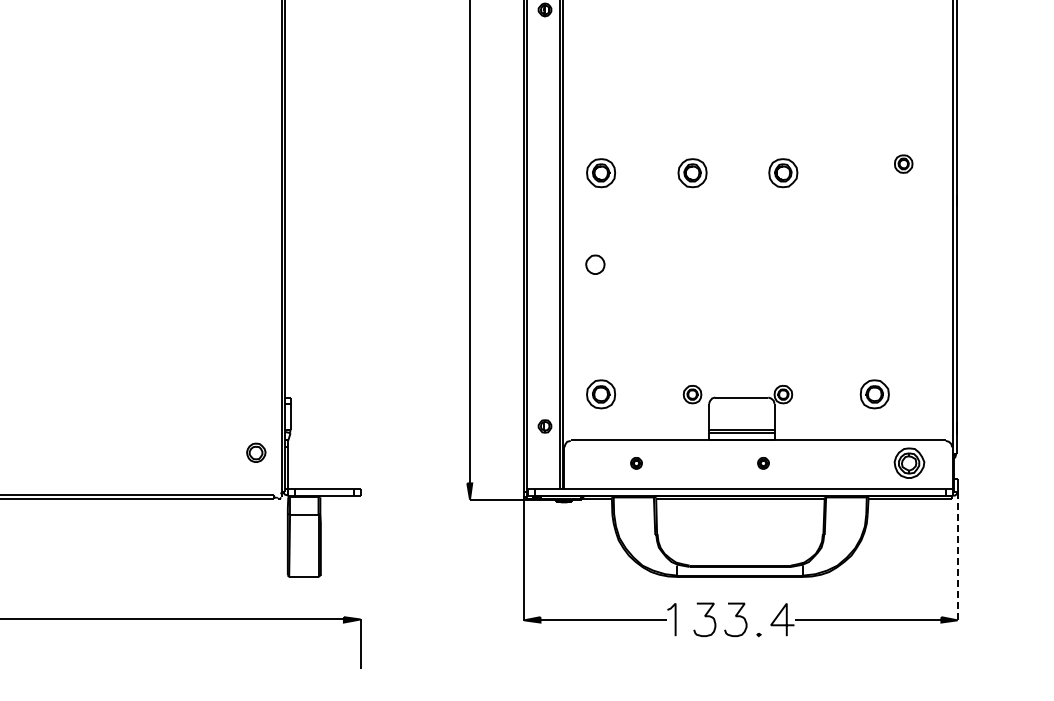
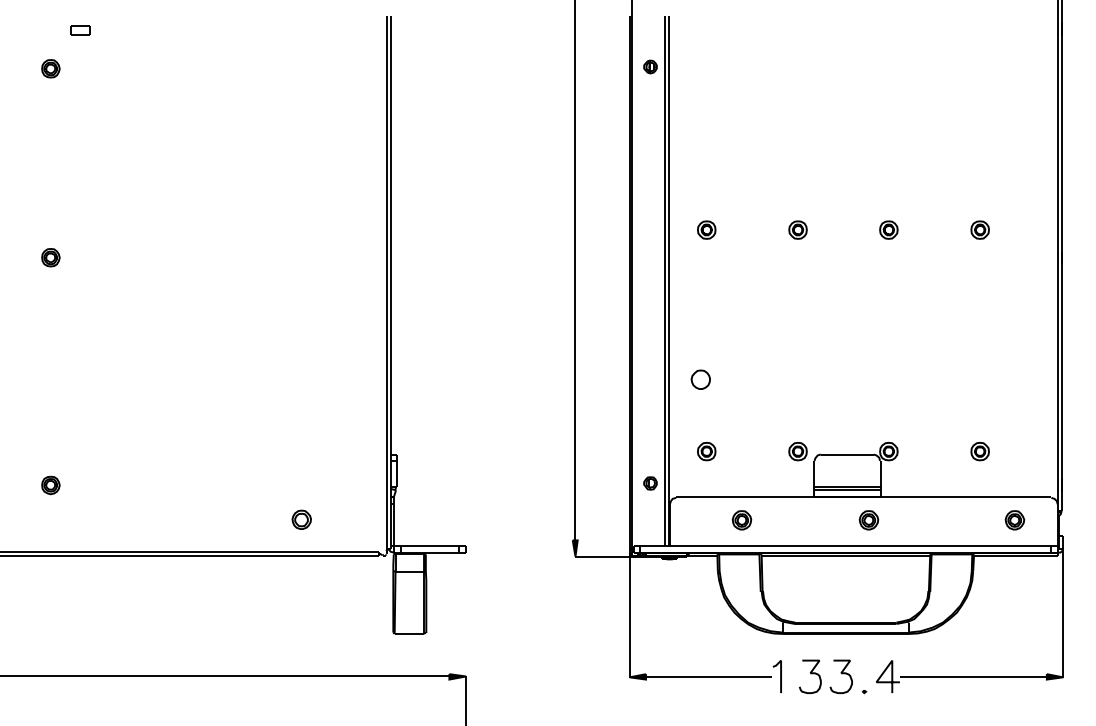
part: (903, 163) -> (979, 229), moved
part: (601, 172) -> (706, 229), size x0.62
part: (692, 172) -> (797, 229), size x0.62
part: (783, 172) -> (888, 229), size x0.62
part: (595, 264) -> (700, 379), moved
part: (601, 394) -> (706, 451), size x0.62
part: (874, 394) -> (979, 451), size x0.62
part: (256, 452) -> (301, 519), moved
part: (636, 463) -> (741, 520), size x1.67
part: (763, 463) -> (868, 520), size x1.67
part: (909, 463) -> (1014, 520), size x0.62
line: (958, 557) -> (1063, 614), dashed -> solid

